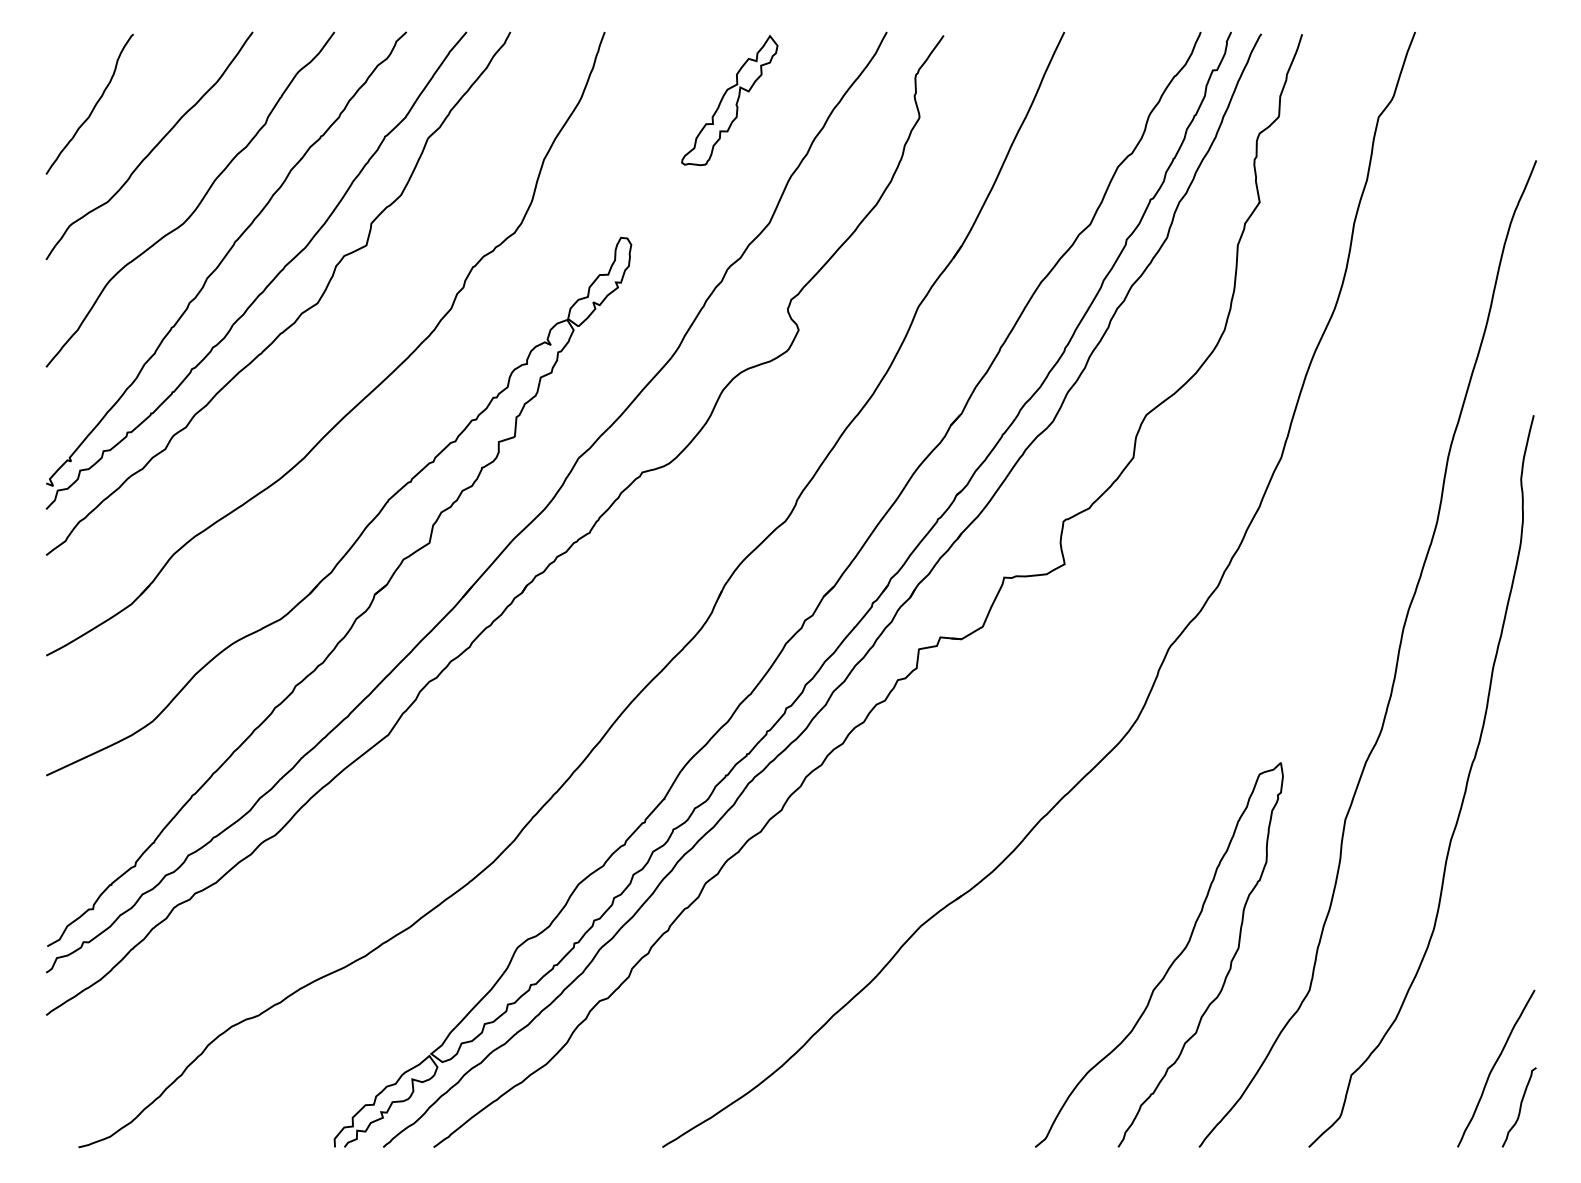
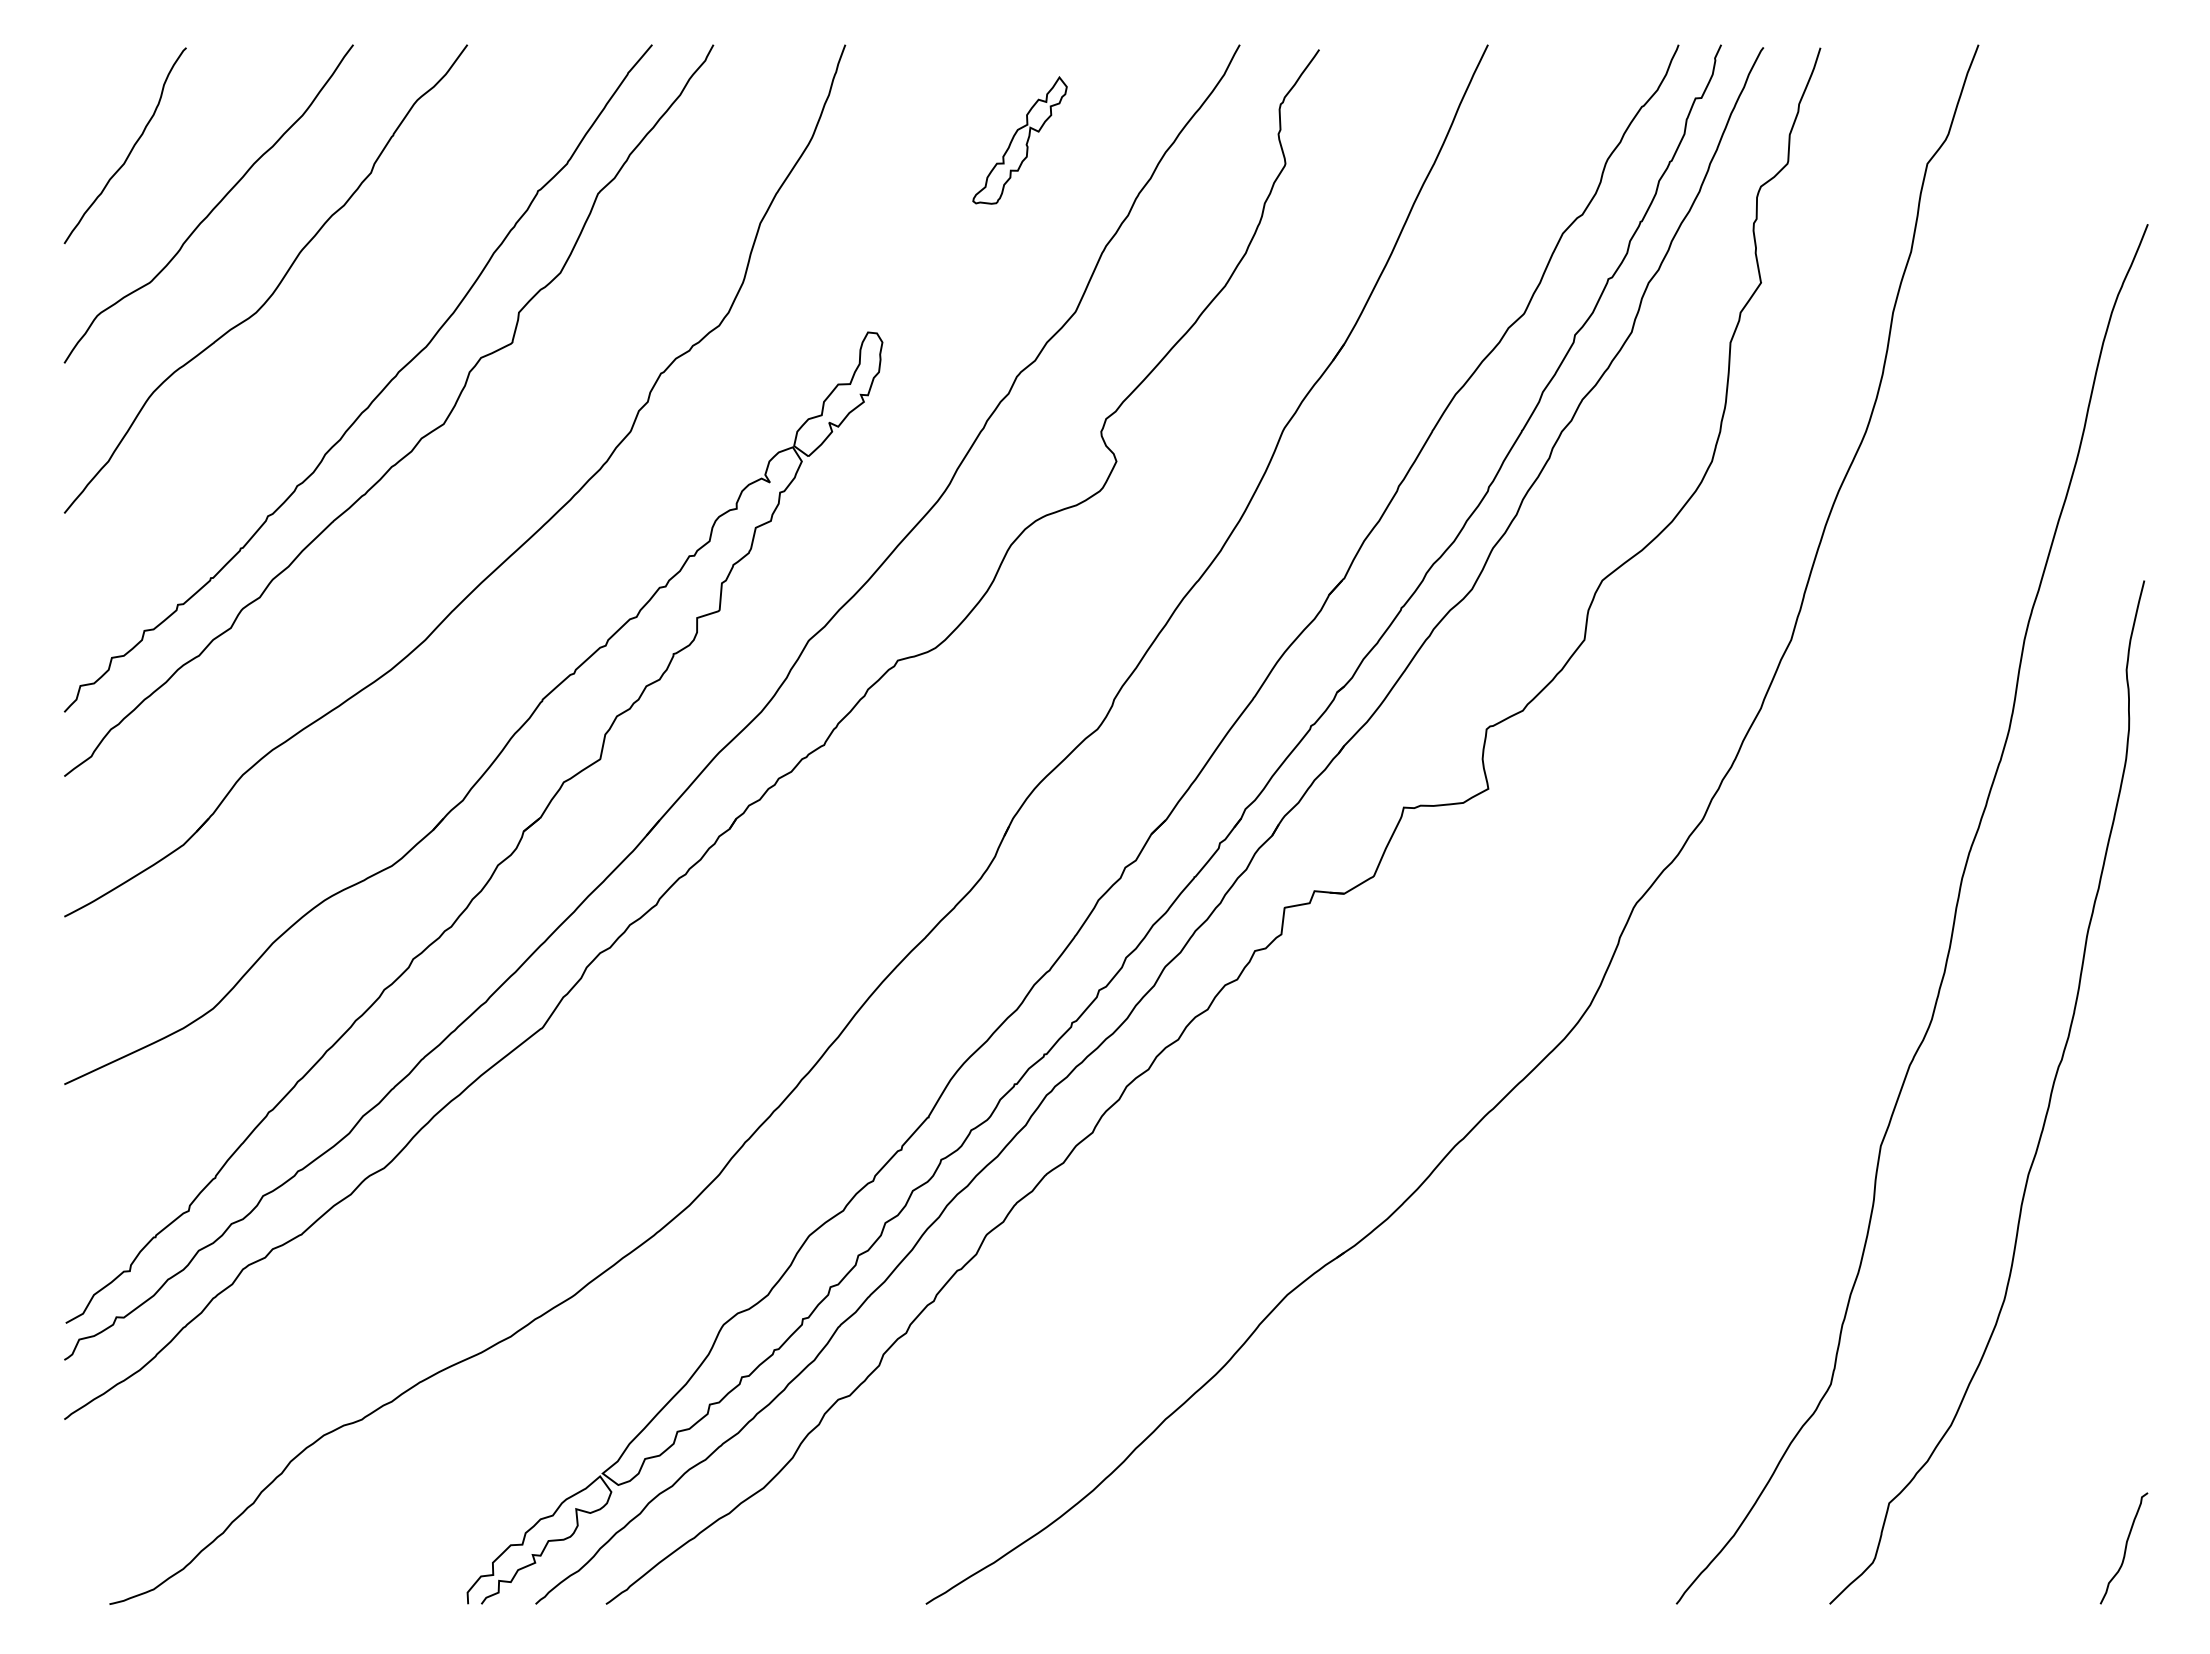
part: (729, 100) -> (1019, 140), size x0.7
curve: (225, 257) -> (314, 360), removed
curve: (1171, 963) -> (1637, 1347), removed
curve: (1494, 1066) -> (2089, 1491), removed

